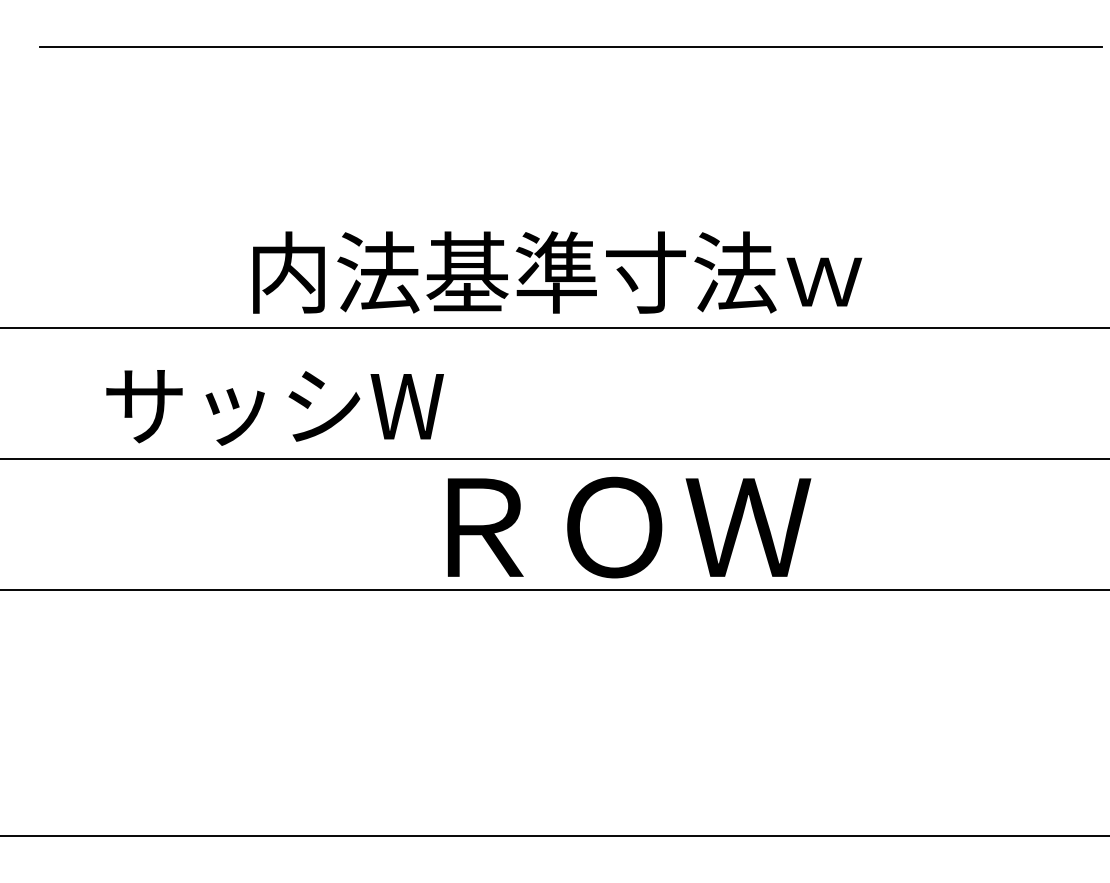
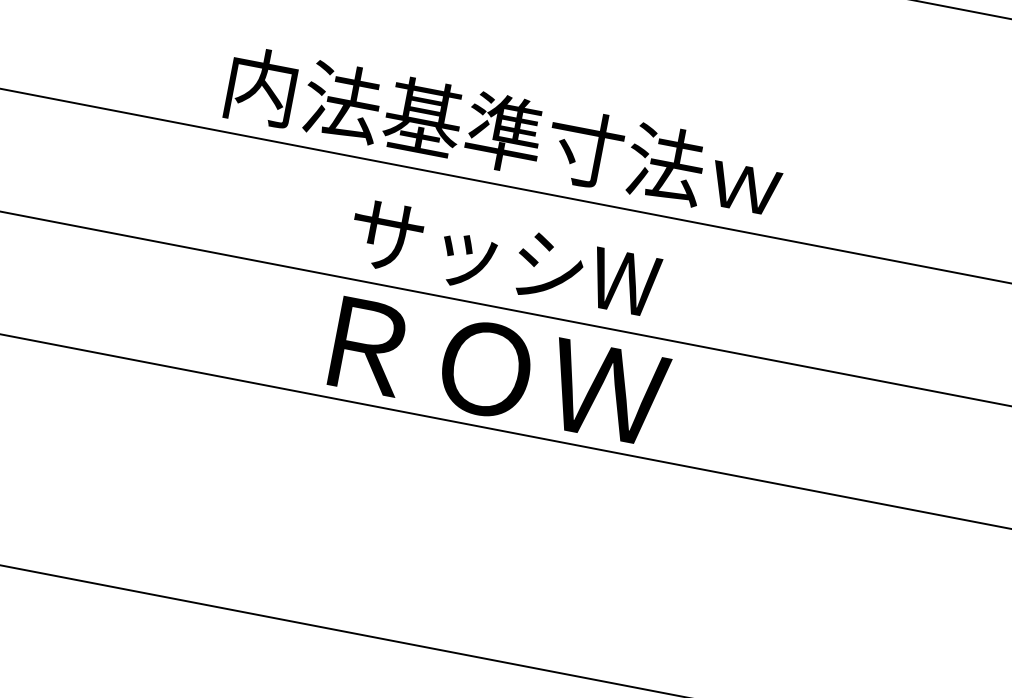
text: (274, 407) -> (504, 260), moved
text: (629, 527) -> (499, 371), moved

